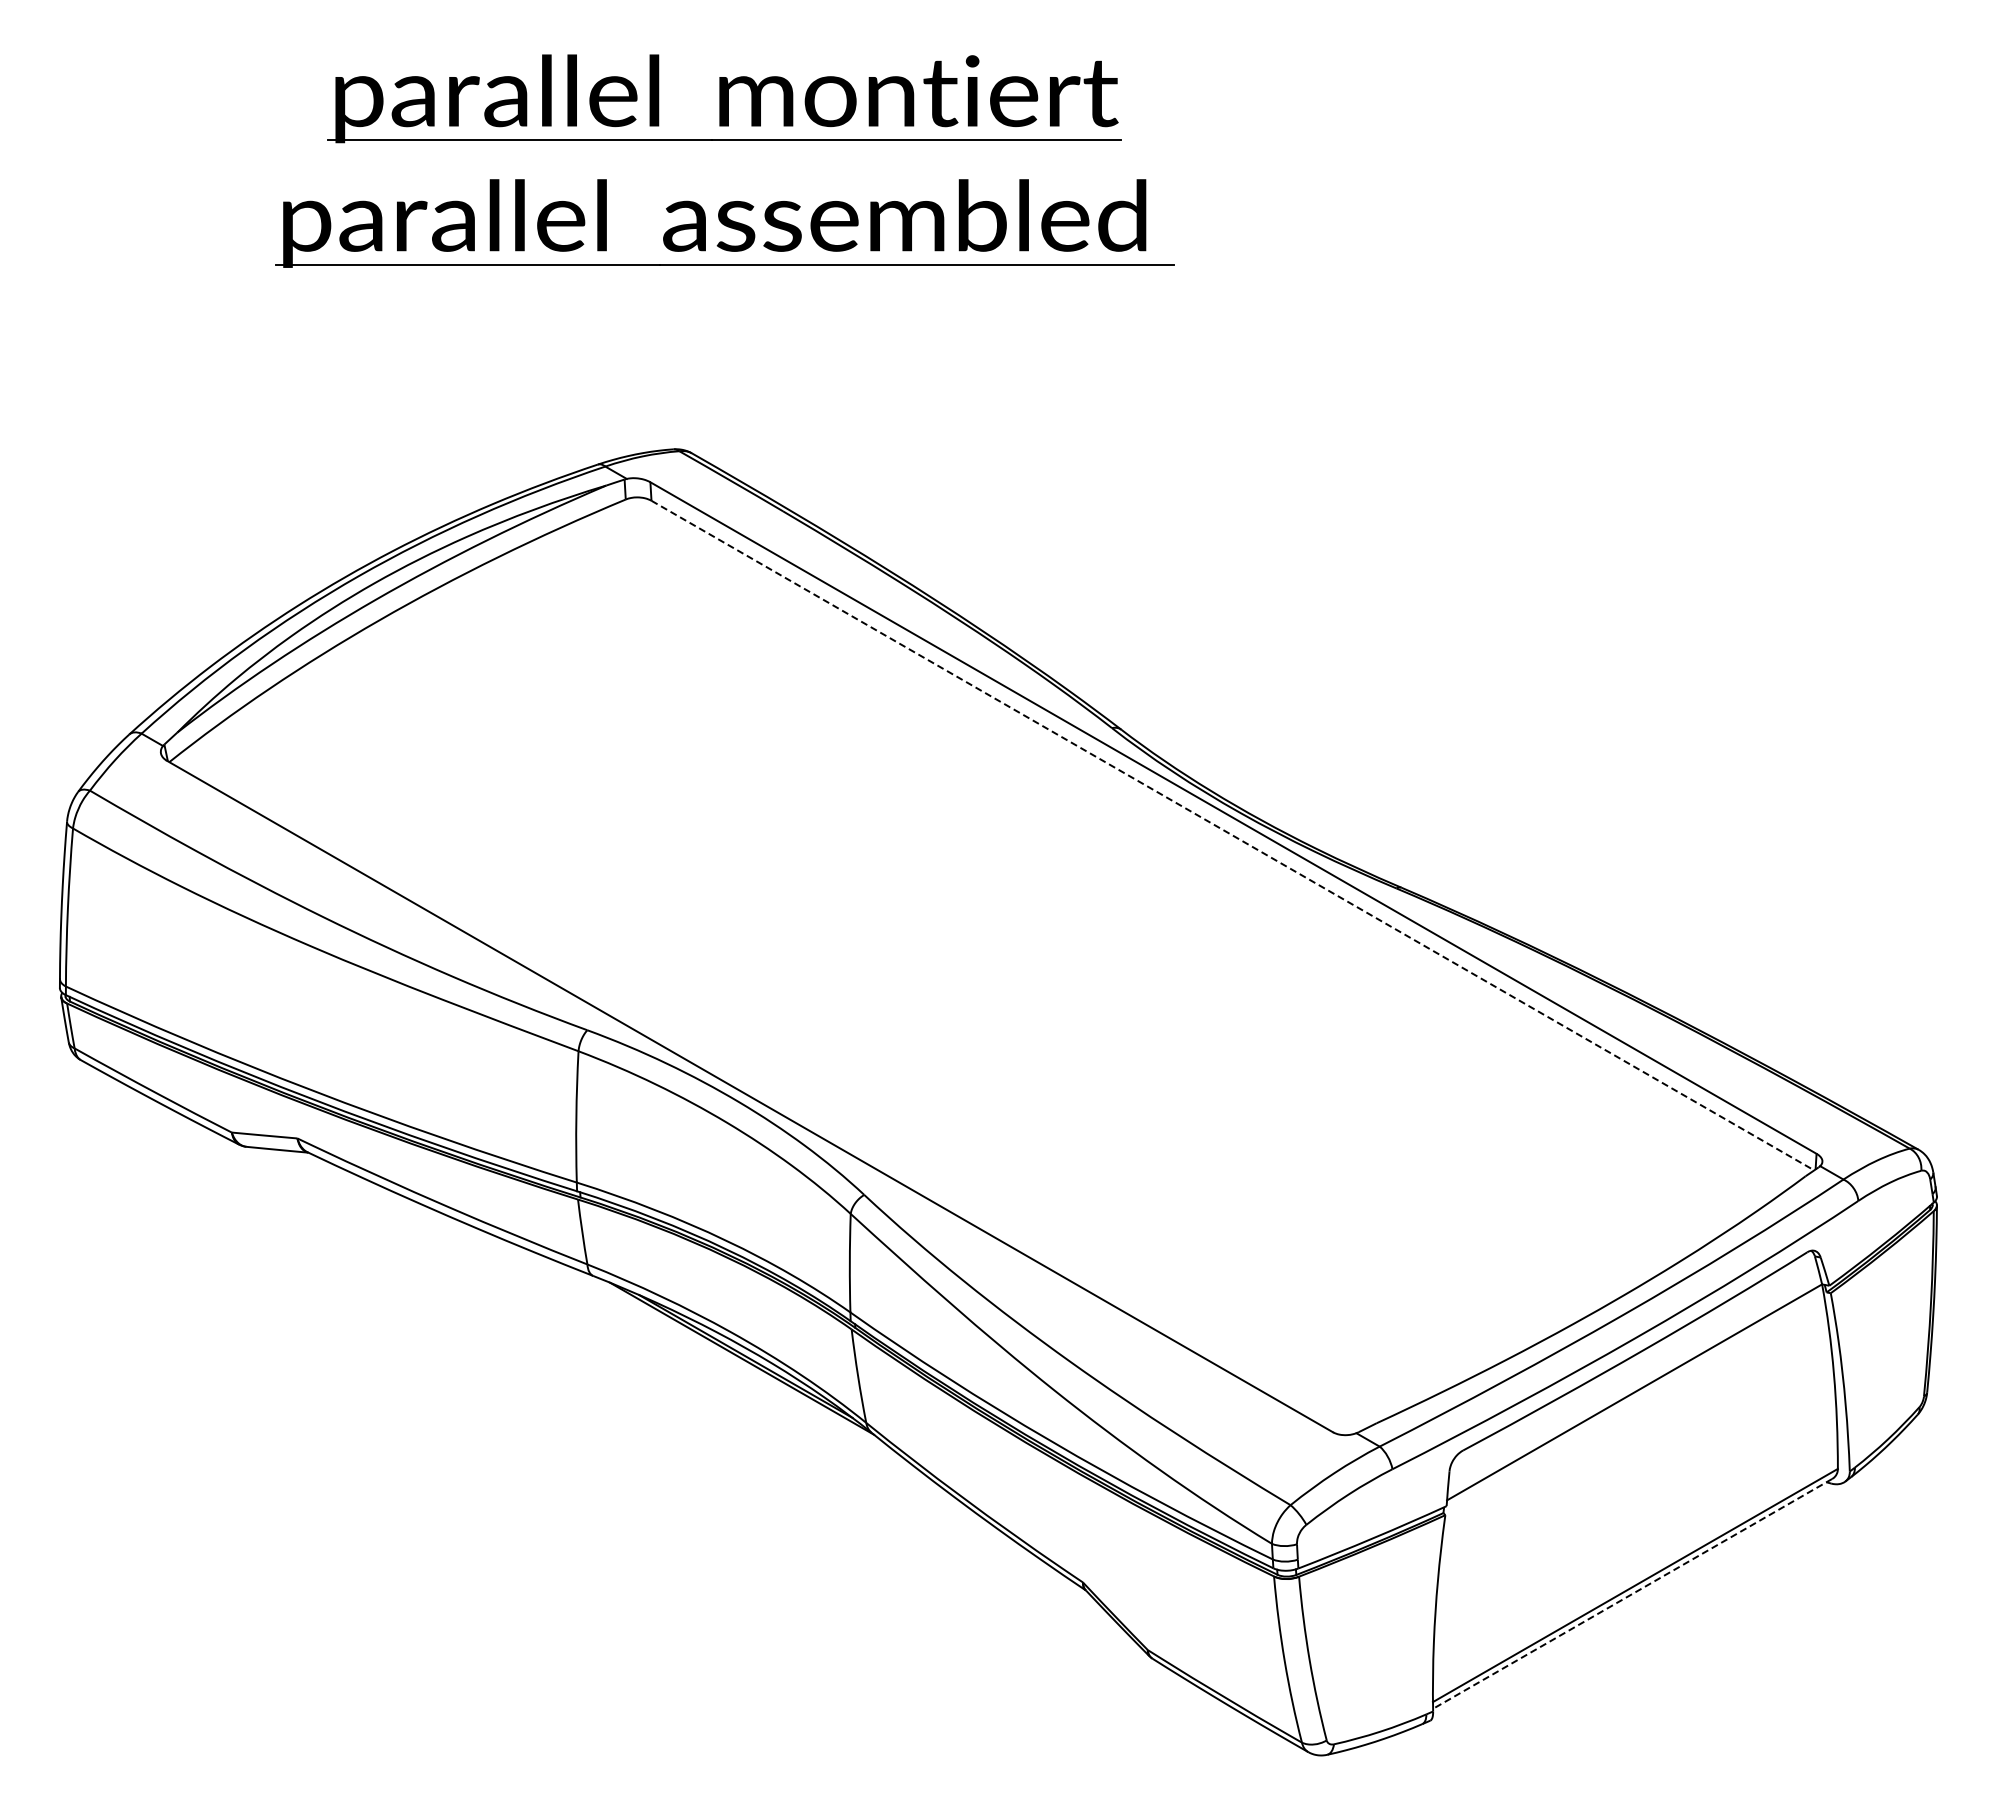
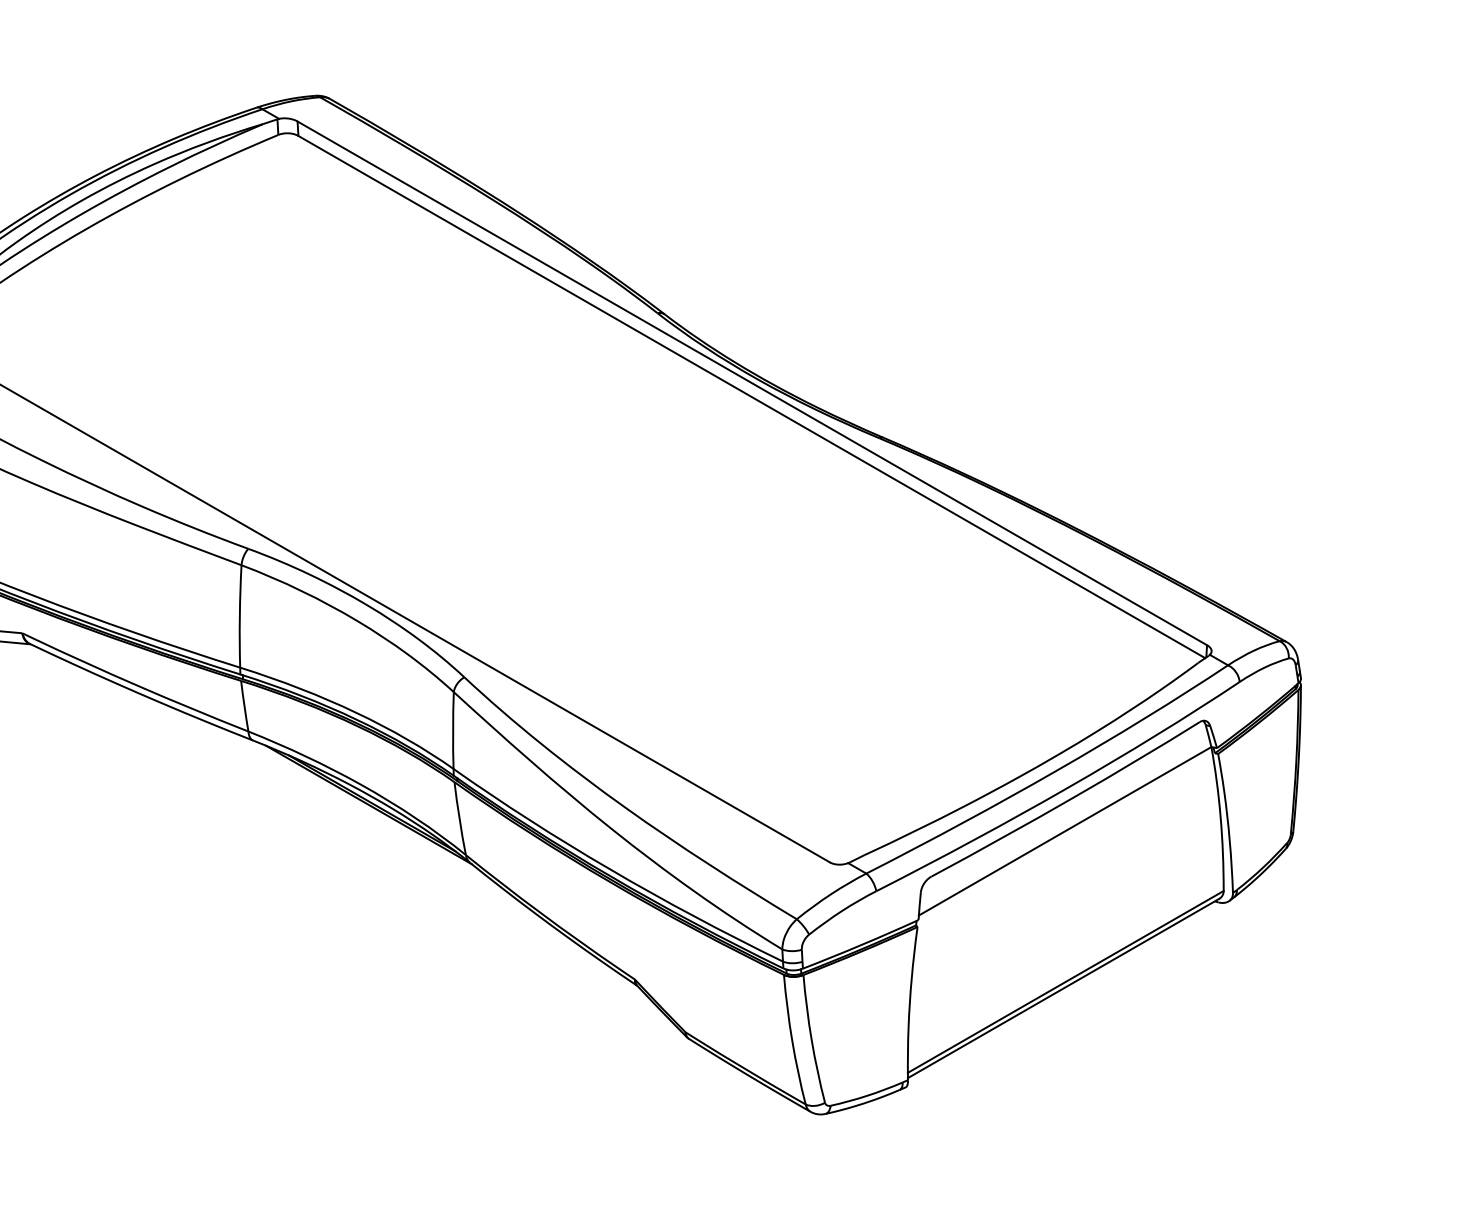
line: (1232, 835) -> (751, 396), dashed -> solid
line: (1632, 1594) -> (1063, 988), dashed -> solid

